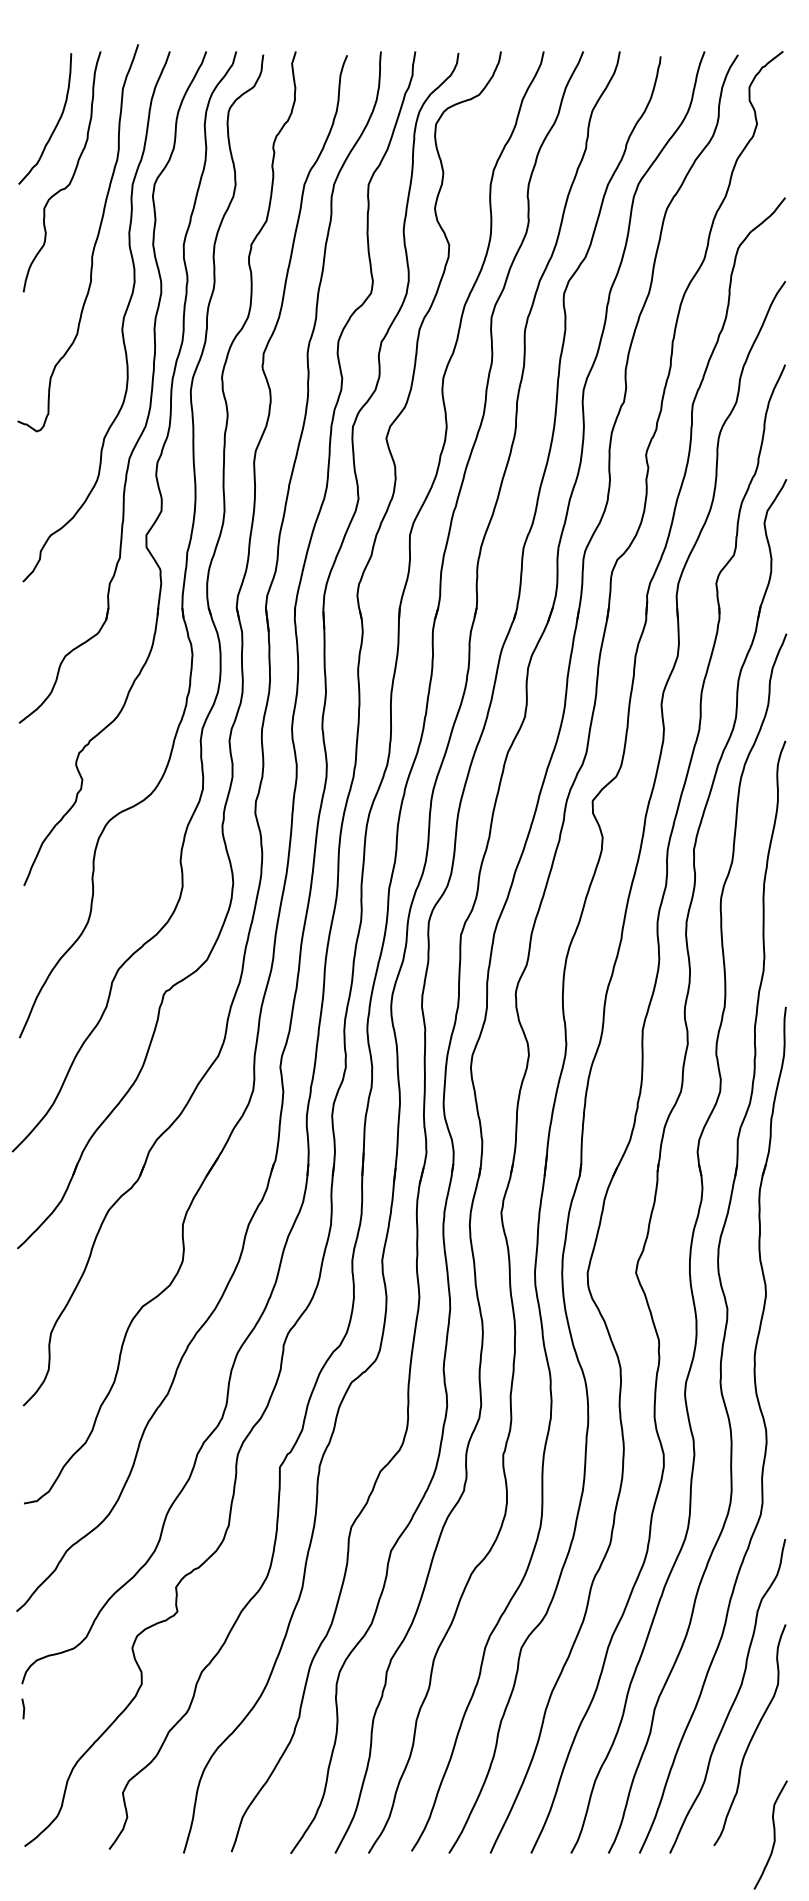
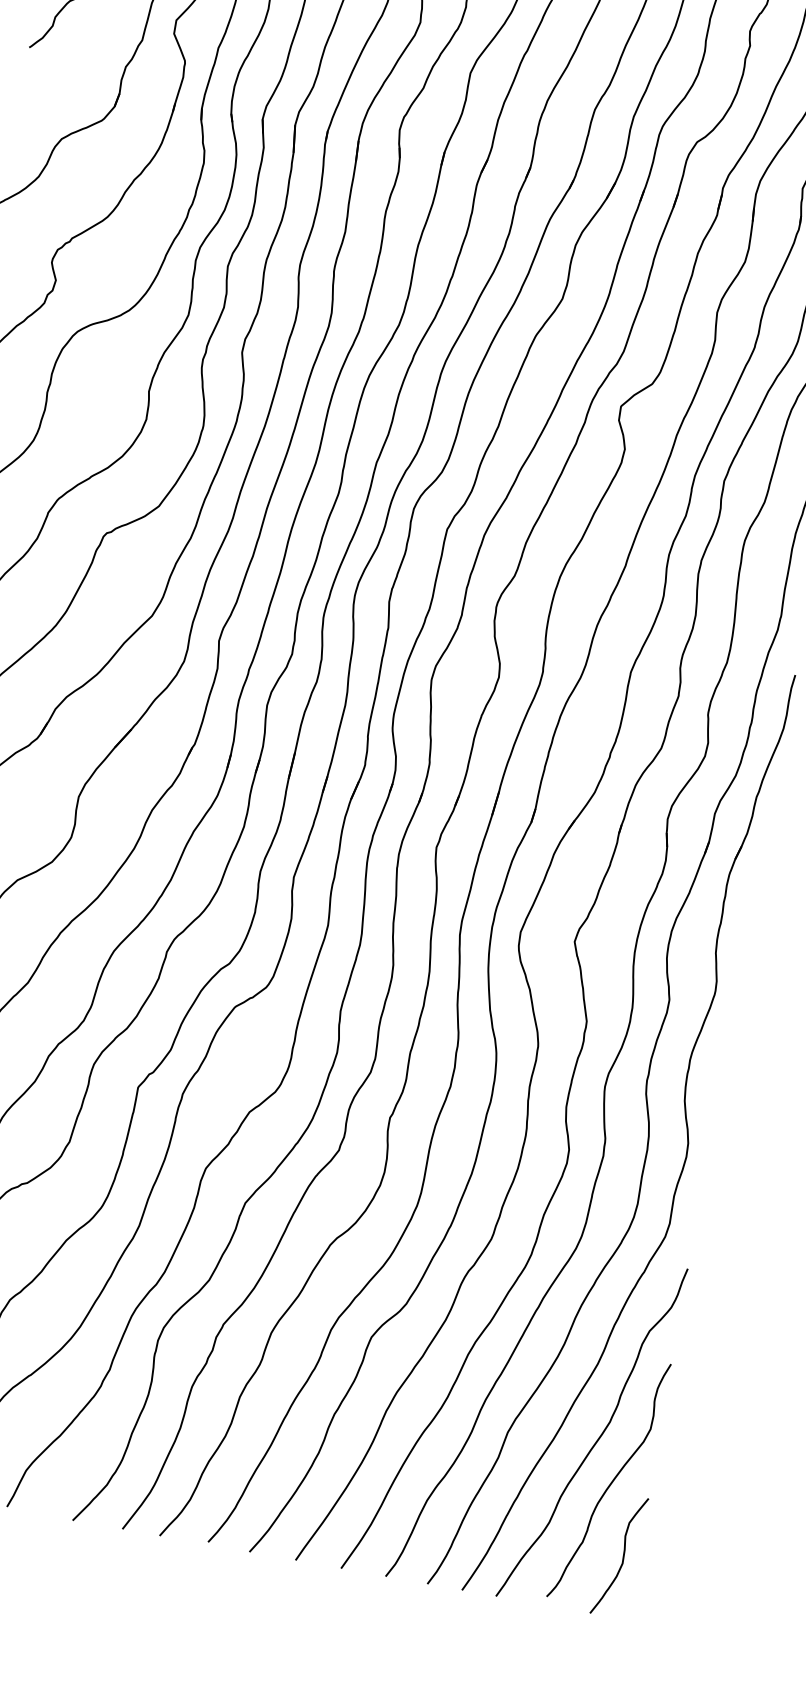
curve: (773, 1834) -> (622, 1555), moved

